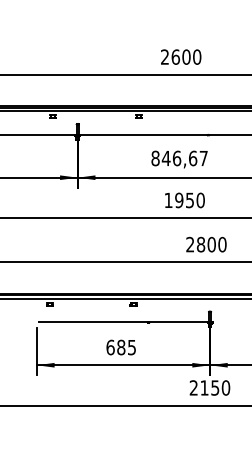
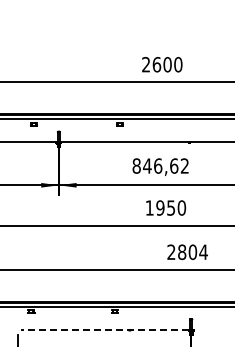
text: (203, 157) -> (184, 165), 846,67 -> 846,62
text: (222, 244) -> (203, 252), 2800 -> 2804
line: (122, 322) -> (103, 330), solid -> dashed

